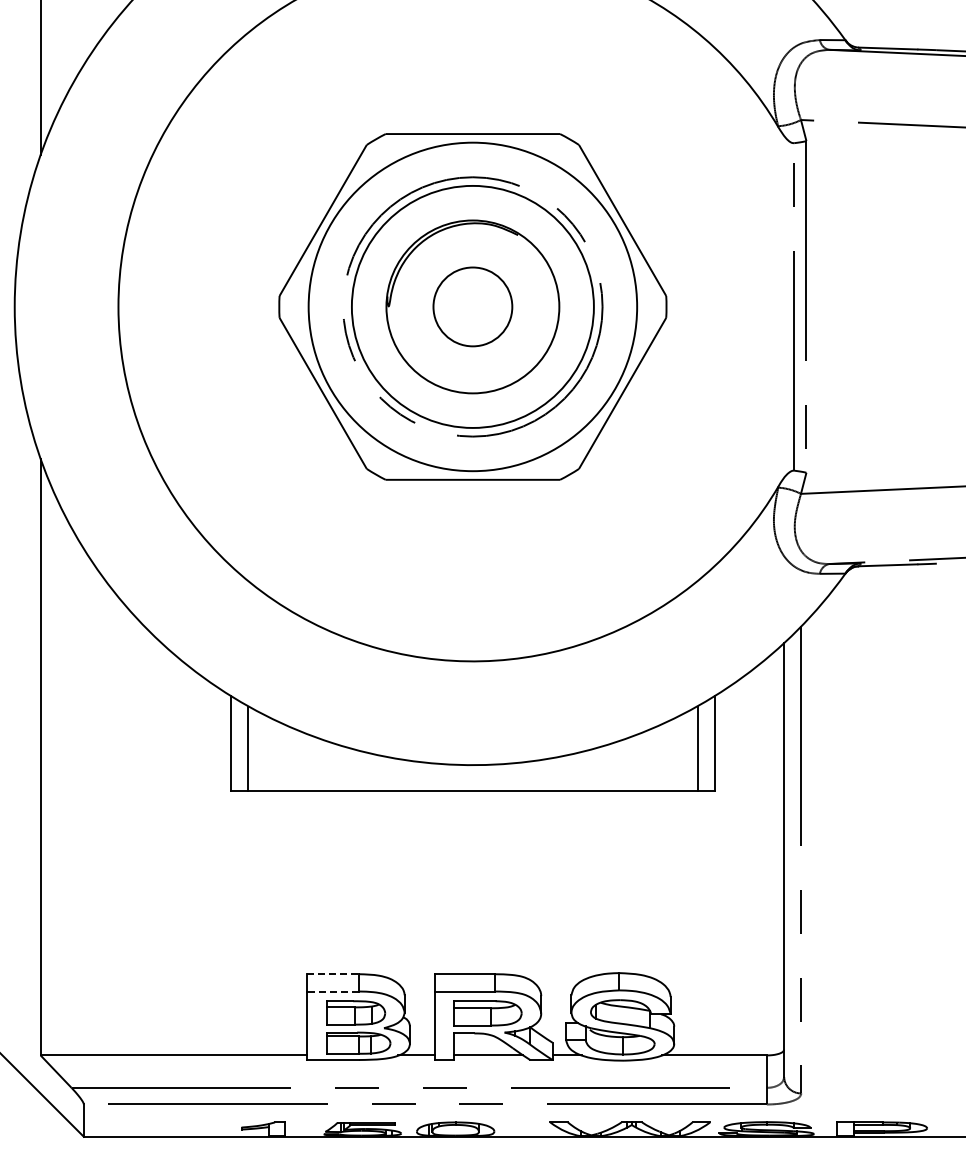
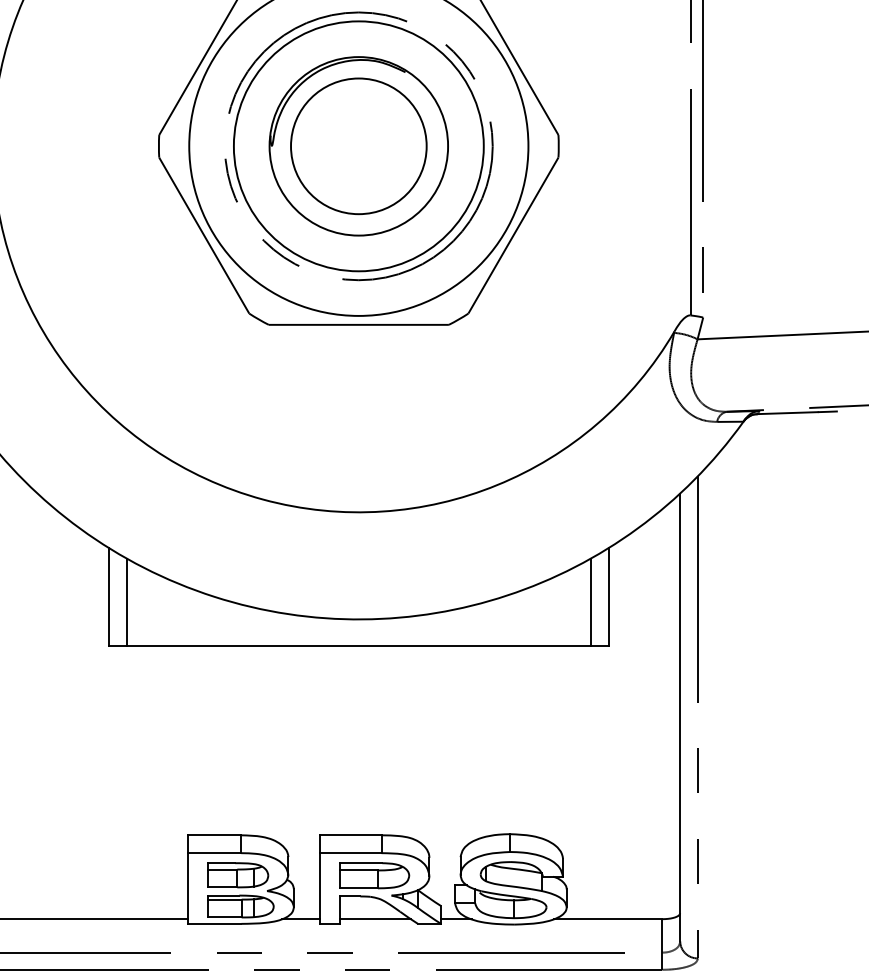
circle: (472, 306) -> (358, 145), size x1.67
line: (333, 974) -> (214, 835), dashed -> solid
line: (333, 991) -> (214, 853), dashed -> solid

